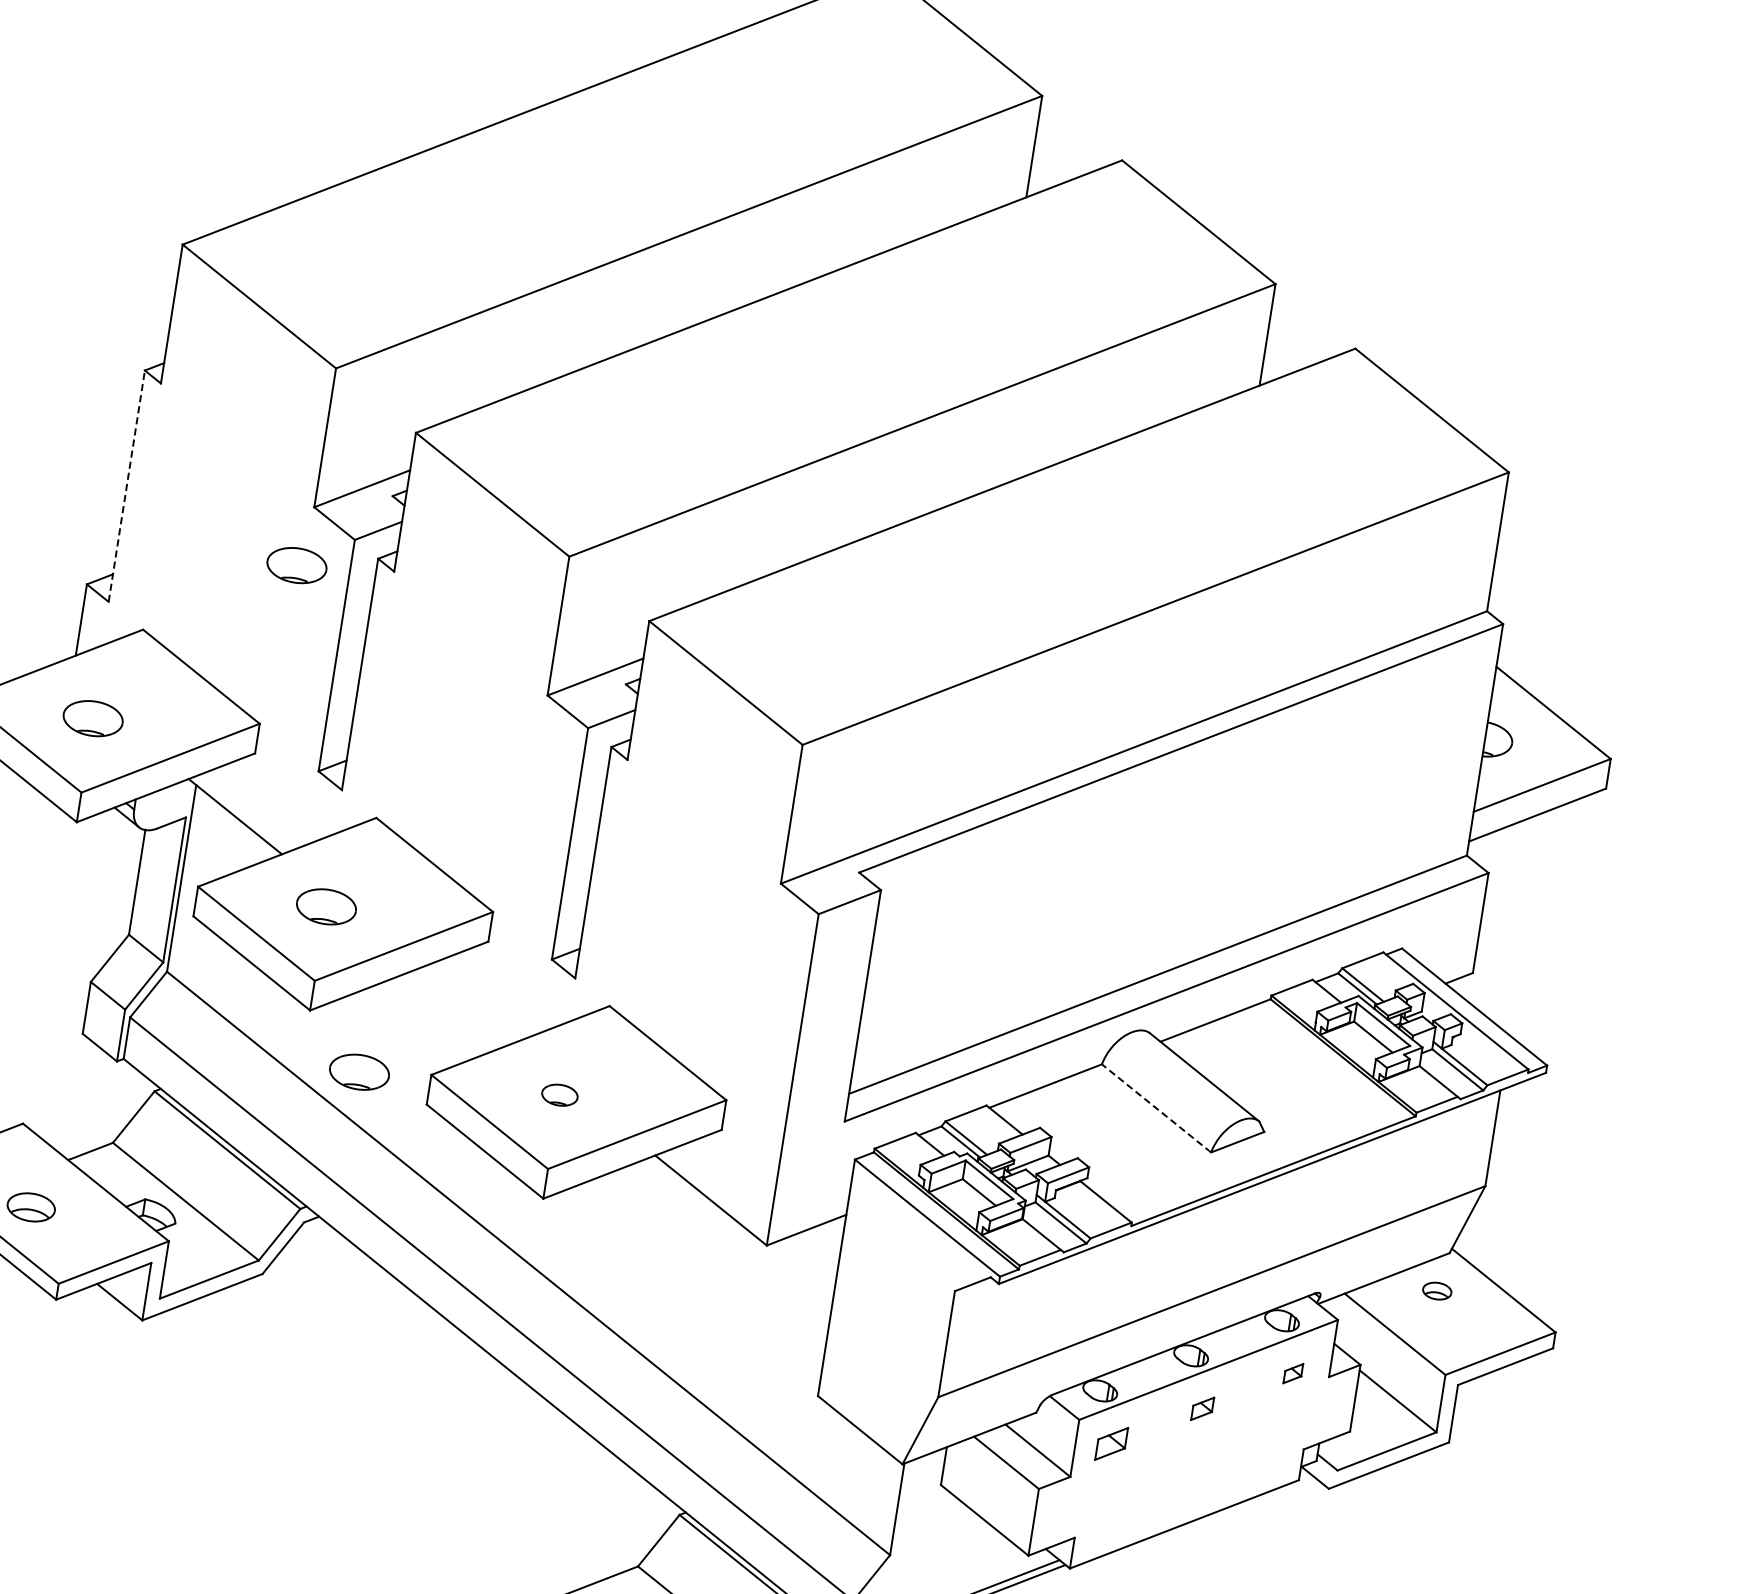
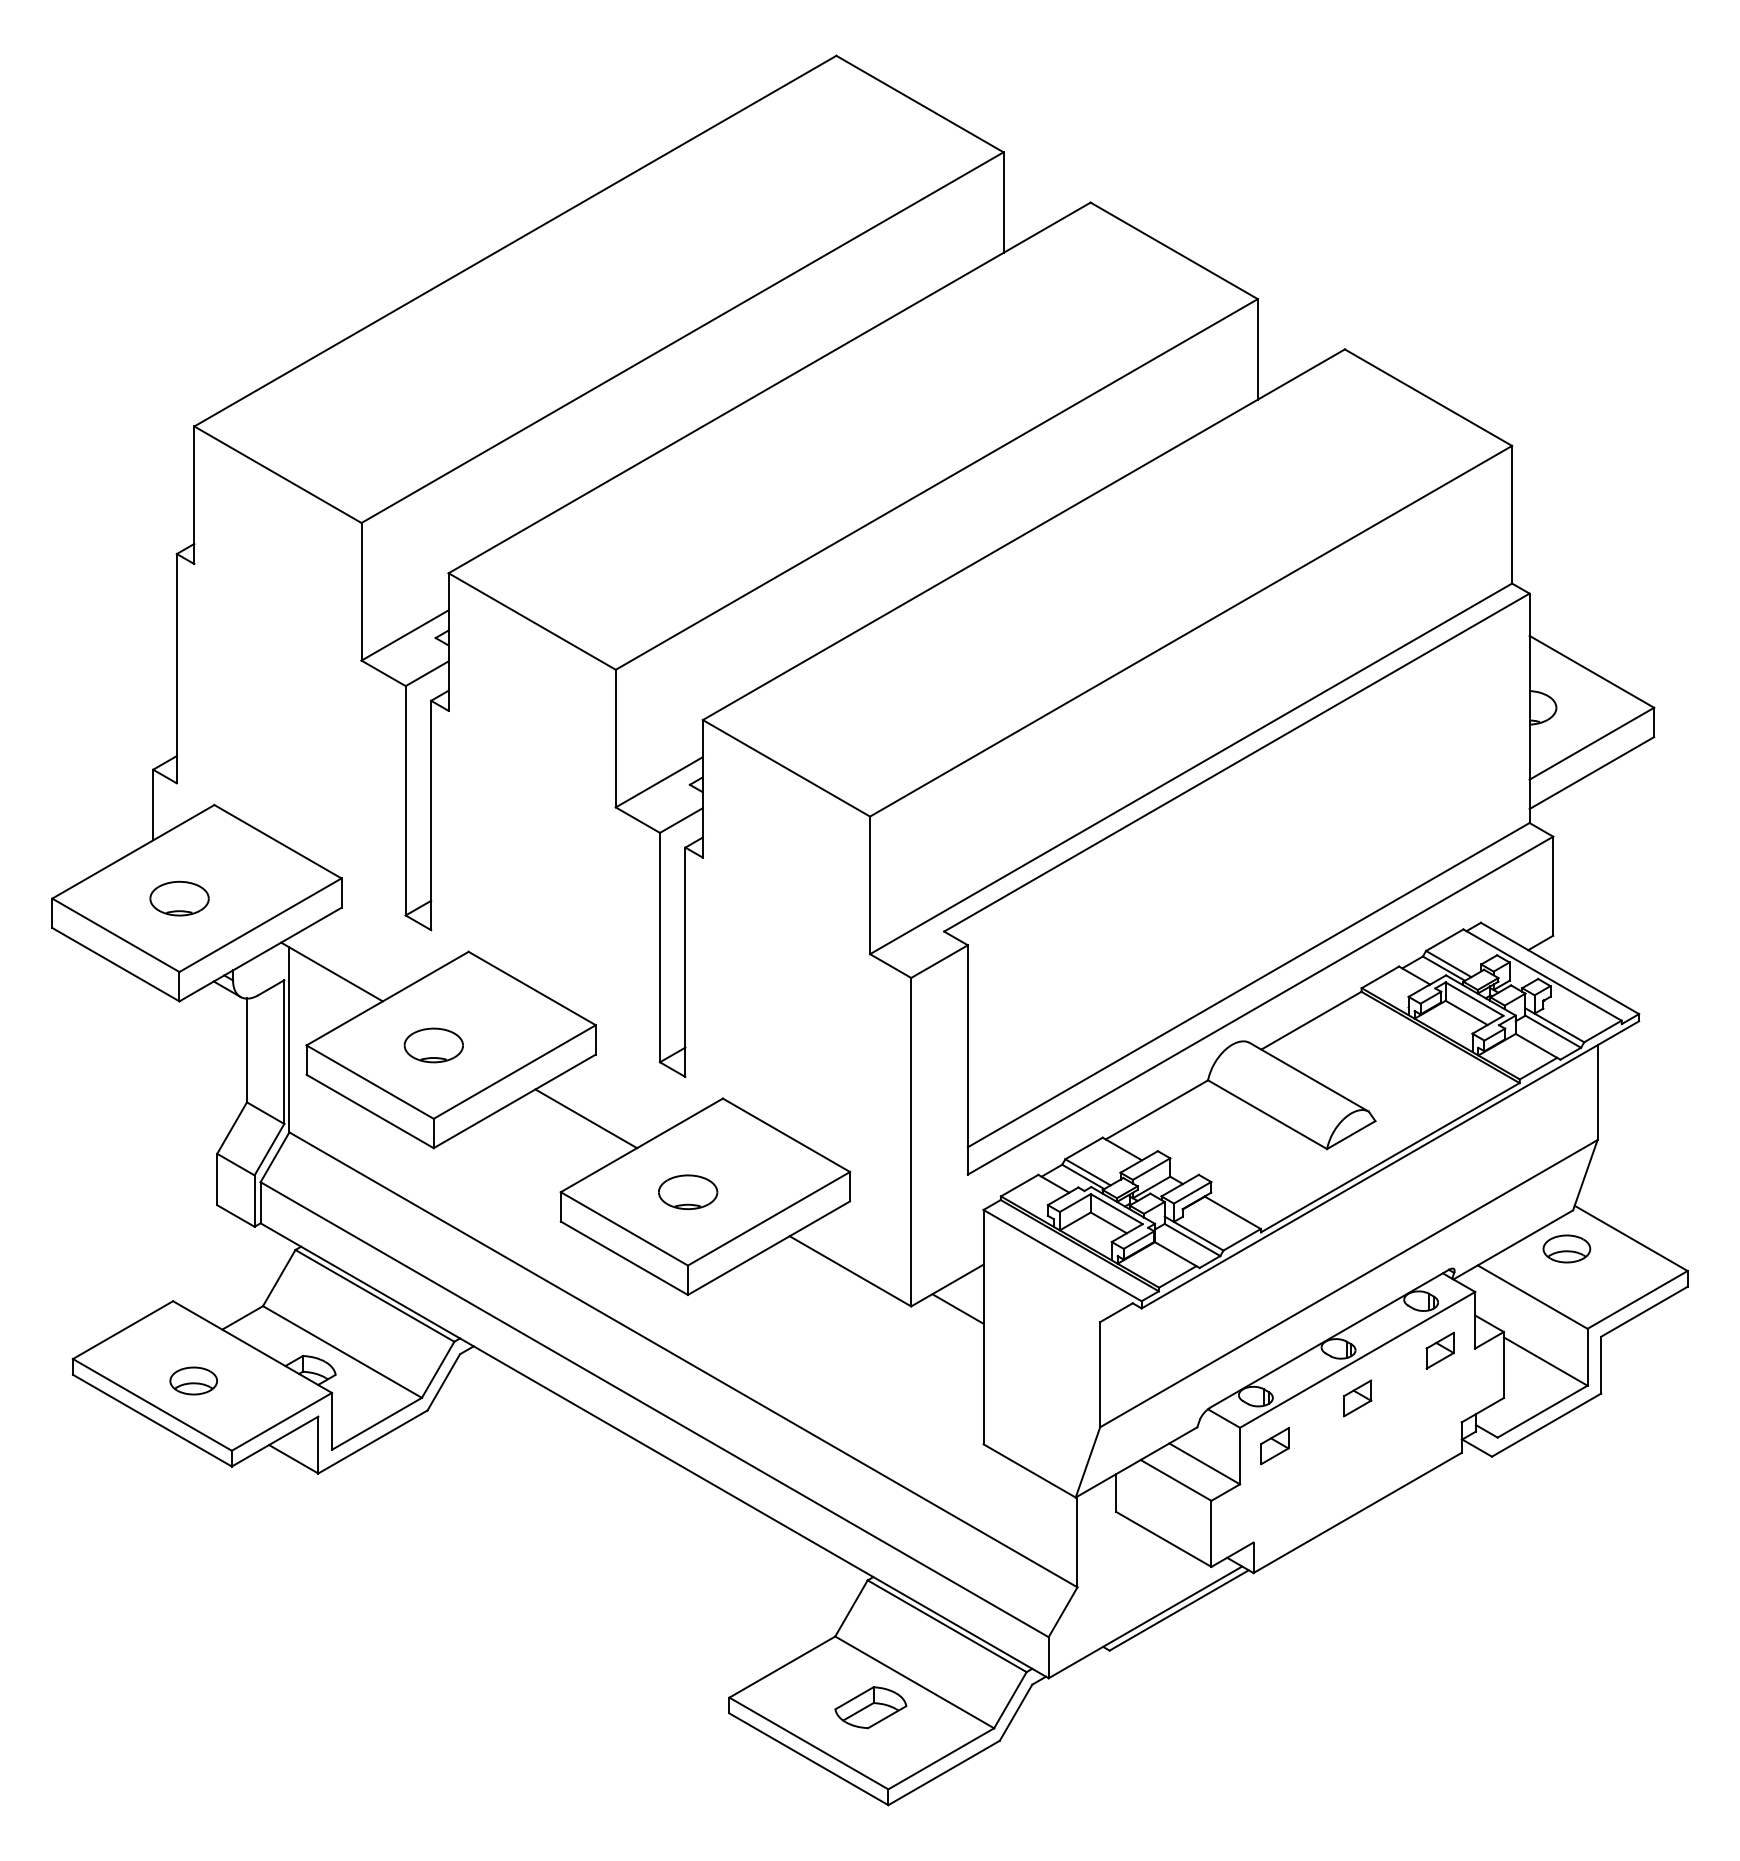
line: (126, 485) -> (176, 668), dashed -> solid
part: (296, 565) -> (353, 719), removed
line: (468, 1004) -> (586, 1118), added
part: (359, 1072) -> (490, 1200), removed
part: (560, 1095) -> (688, 1192), size x1.67
line: (1156, 1108) -> (1267, 1114), dashed -> solid
line: (813, 1254) -> (957, 1308), added
part: (1436, 1290) -> (1566, 1248), size x1.67
part: (1292, 1373) -> (1439, 1350), size x1.67
part: (1202, 1408) -> (1357, 1398), size x1.43

